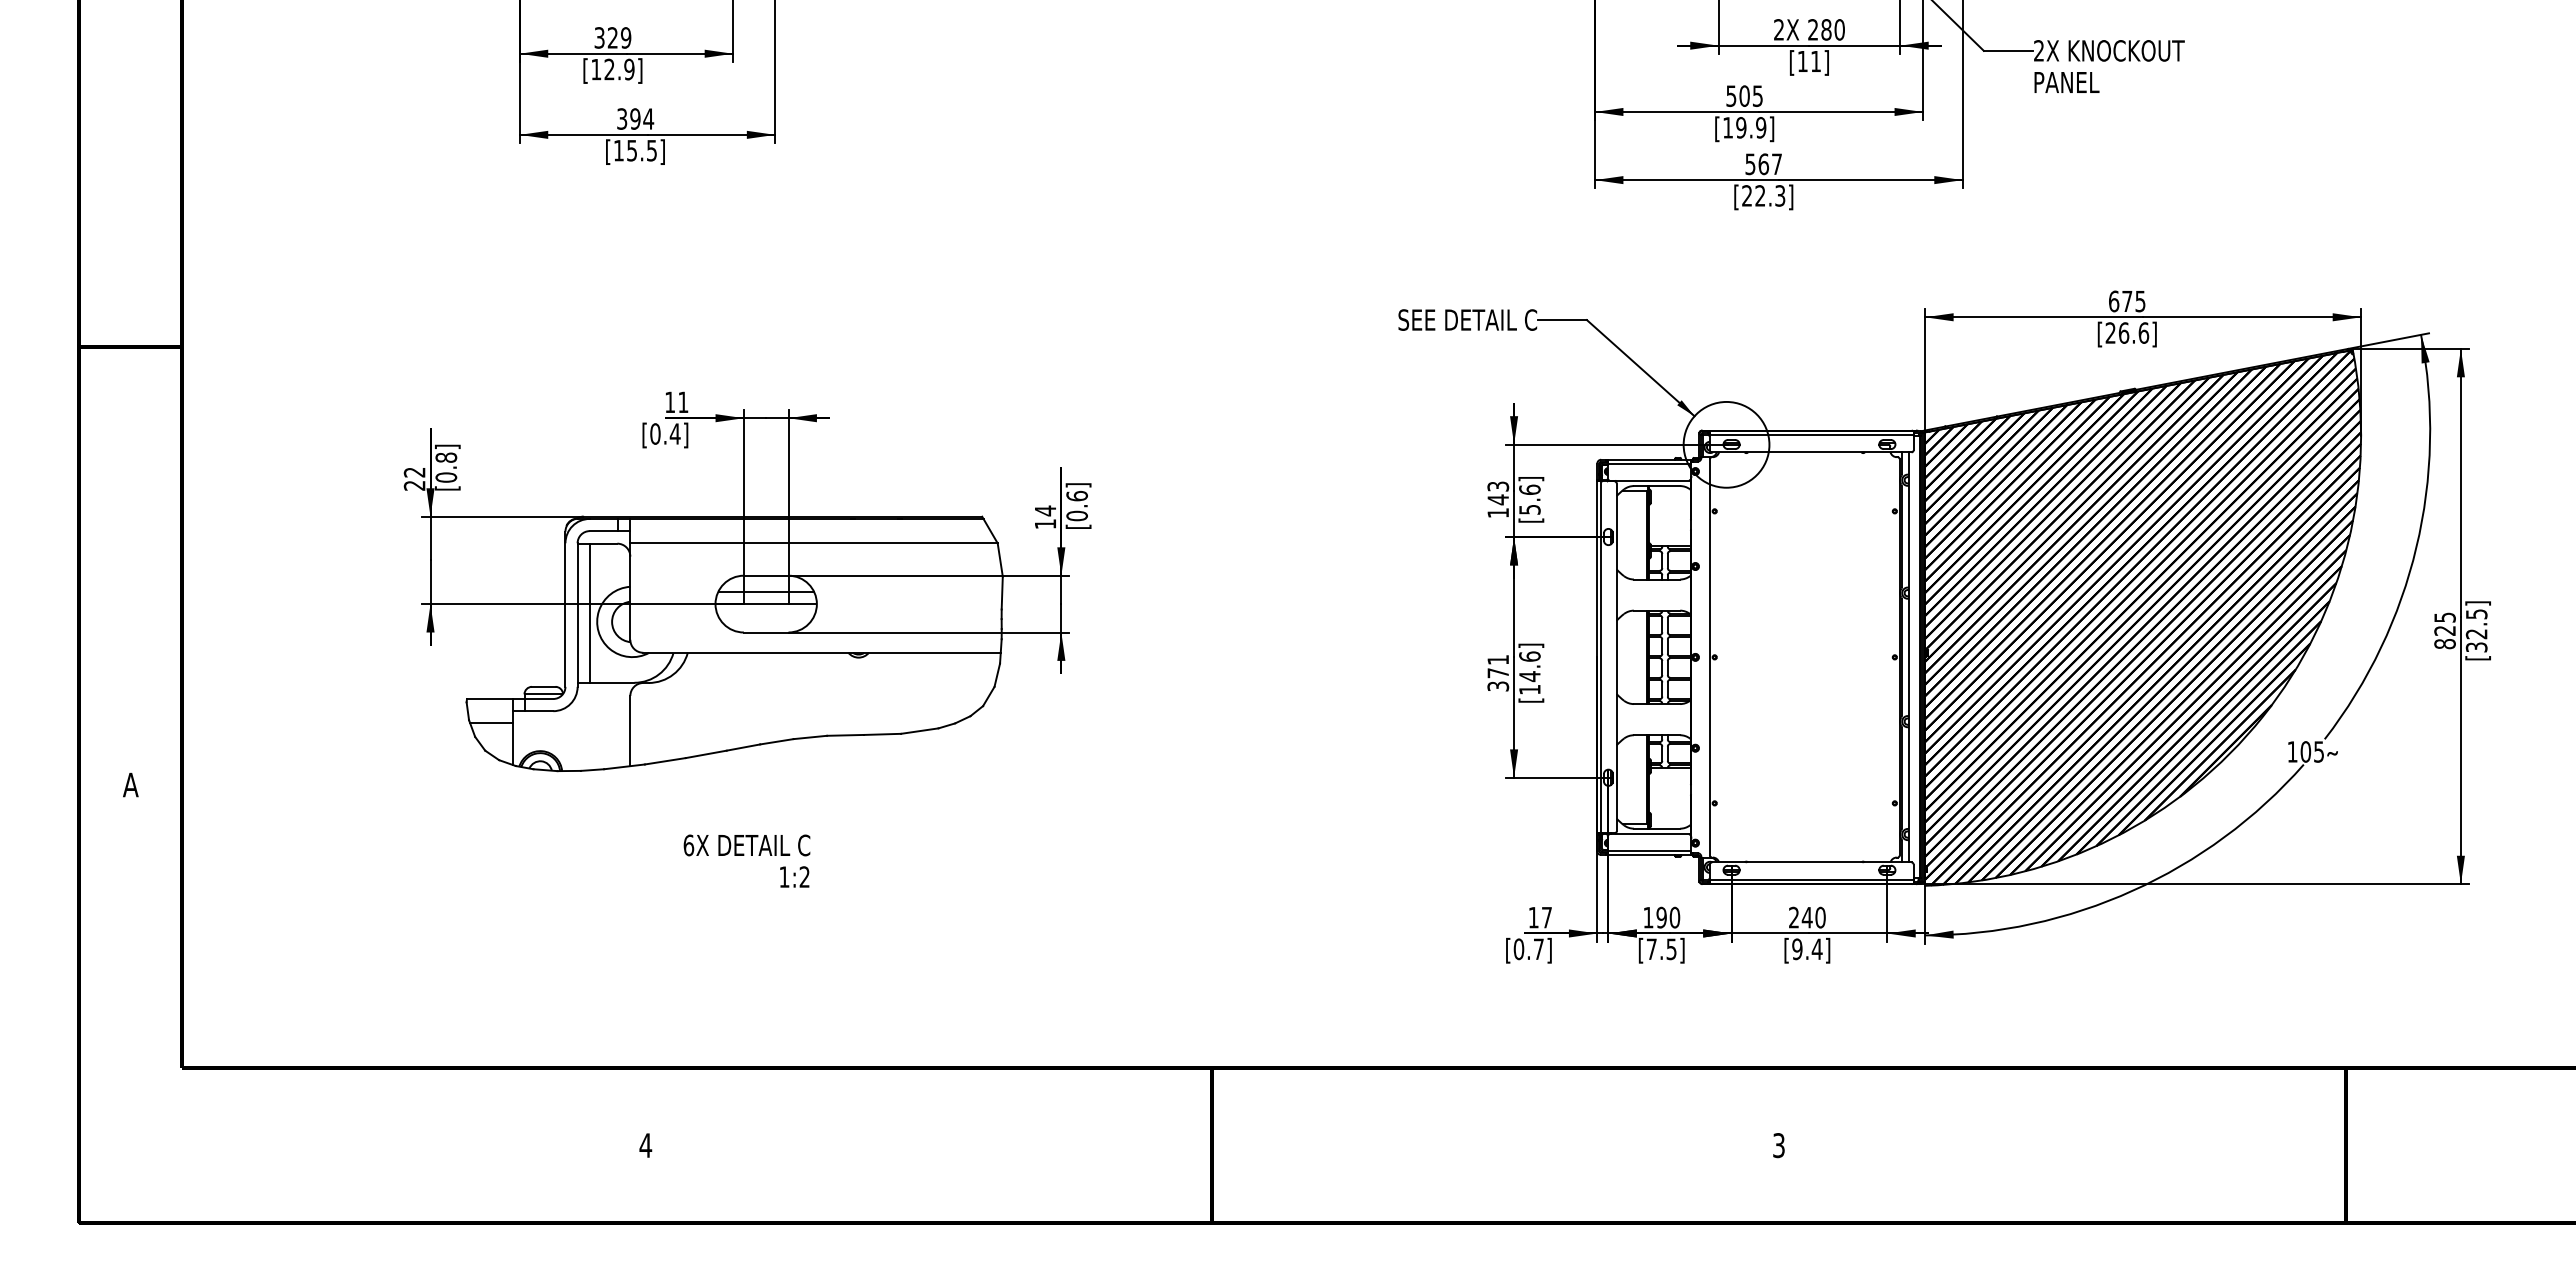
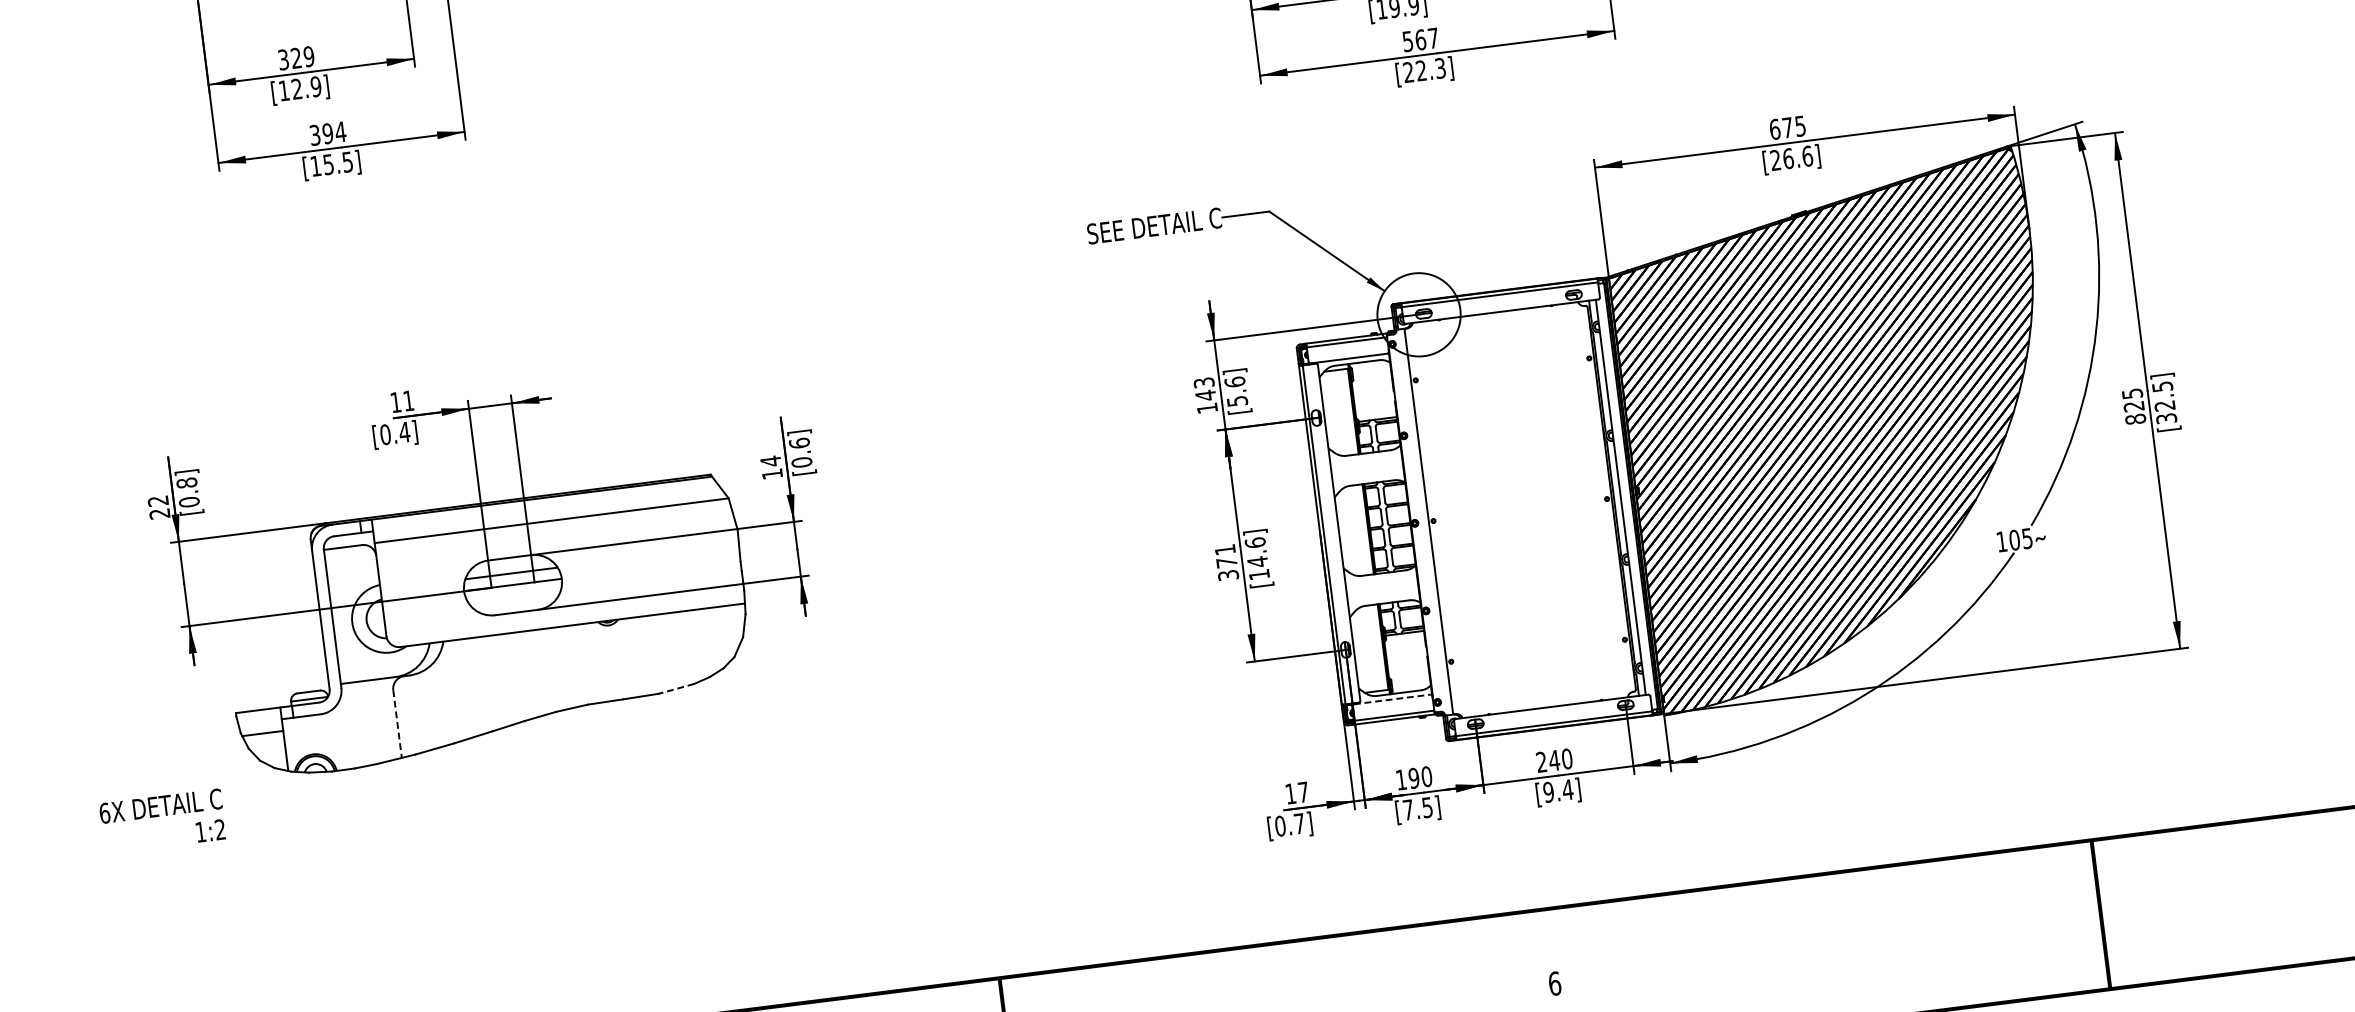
line: (589, 612) -> (343, 614), removed
line: (630, 731) -> (397, 724), solid -> dashed
line: (919, 731) -> (676, 689), solid -> dashed
line: (1649, 834) -> (1392, 699), solid -> dashed
text: (746, 860) -> (162, 820), moved
text: (1779, 1145) -> (1555, 983), 3 -> 6

